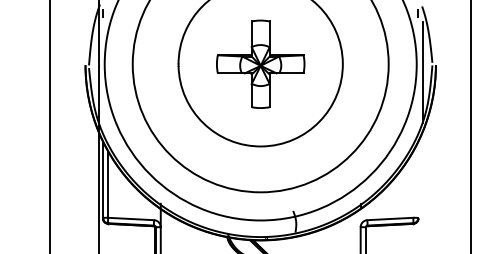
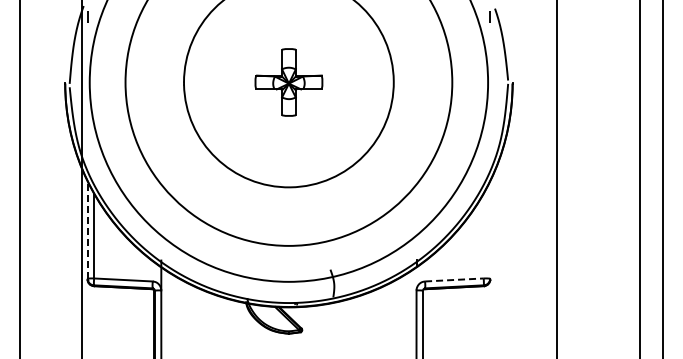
part: (260, 64) -> (288, 82), size x0.6
line: (422, 72) -> (495, 92), removed
line: (102, 179) -> (87, 229), solid -> dashed
line: (390, 218) -> (454, 279), solid -> dashed

